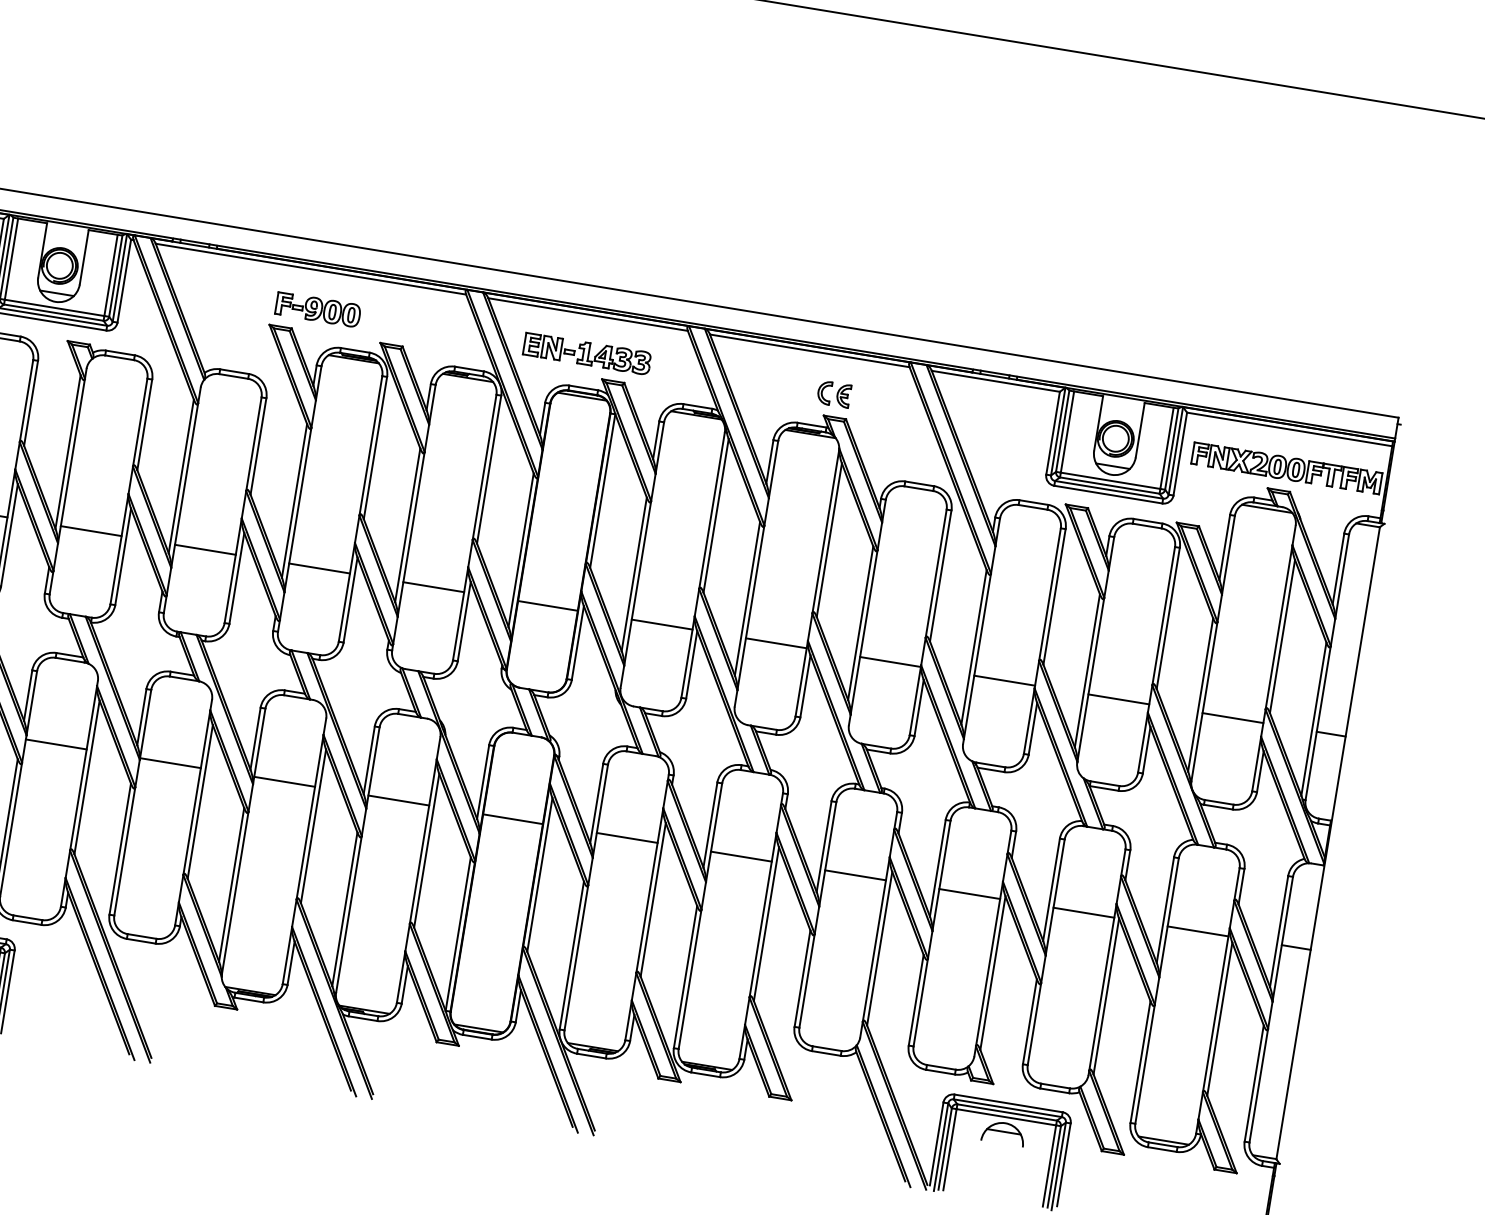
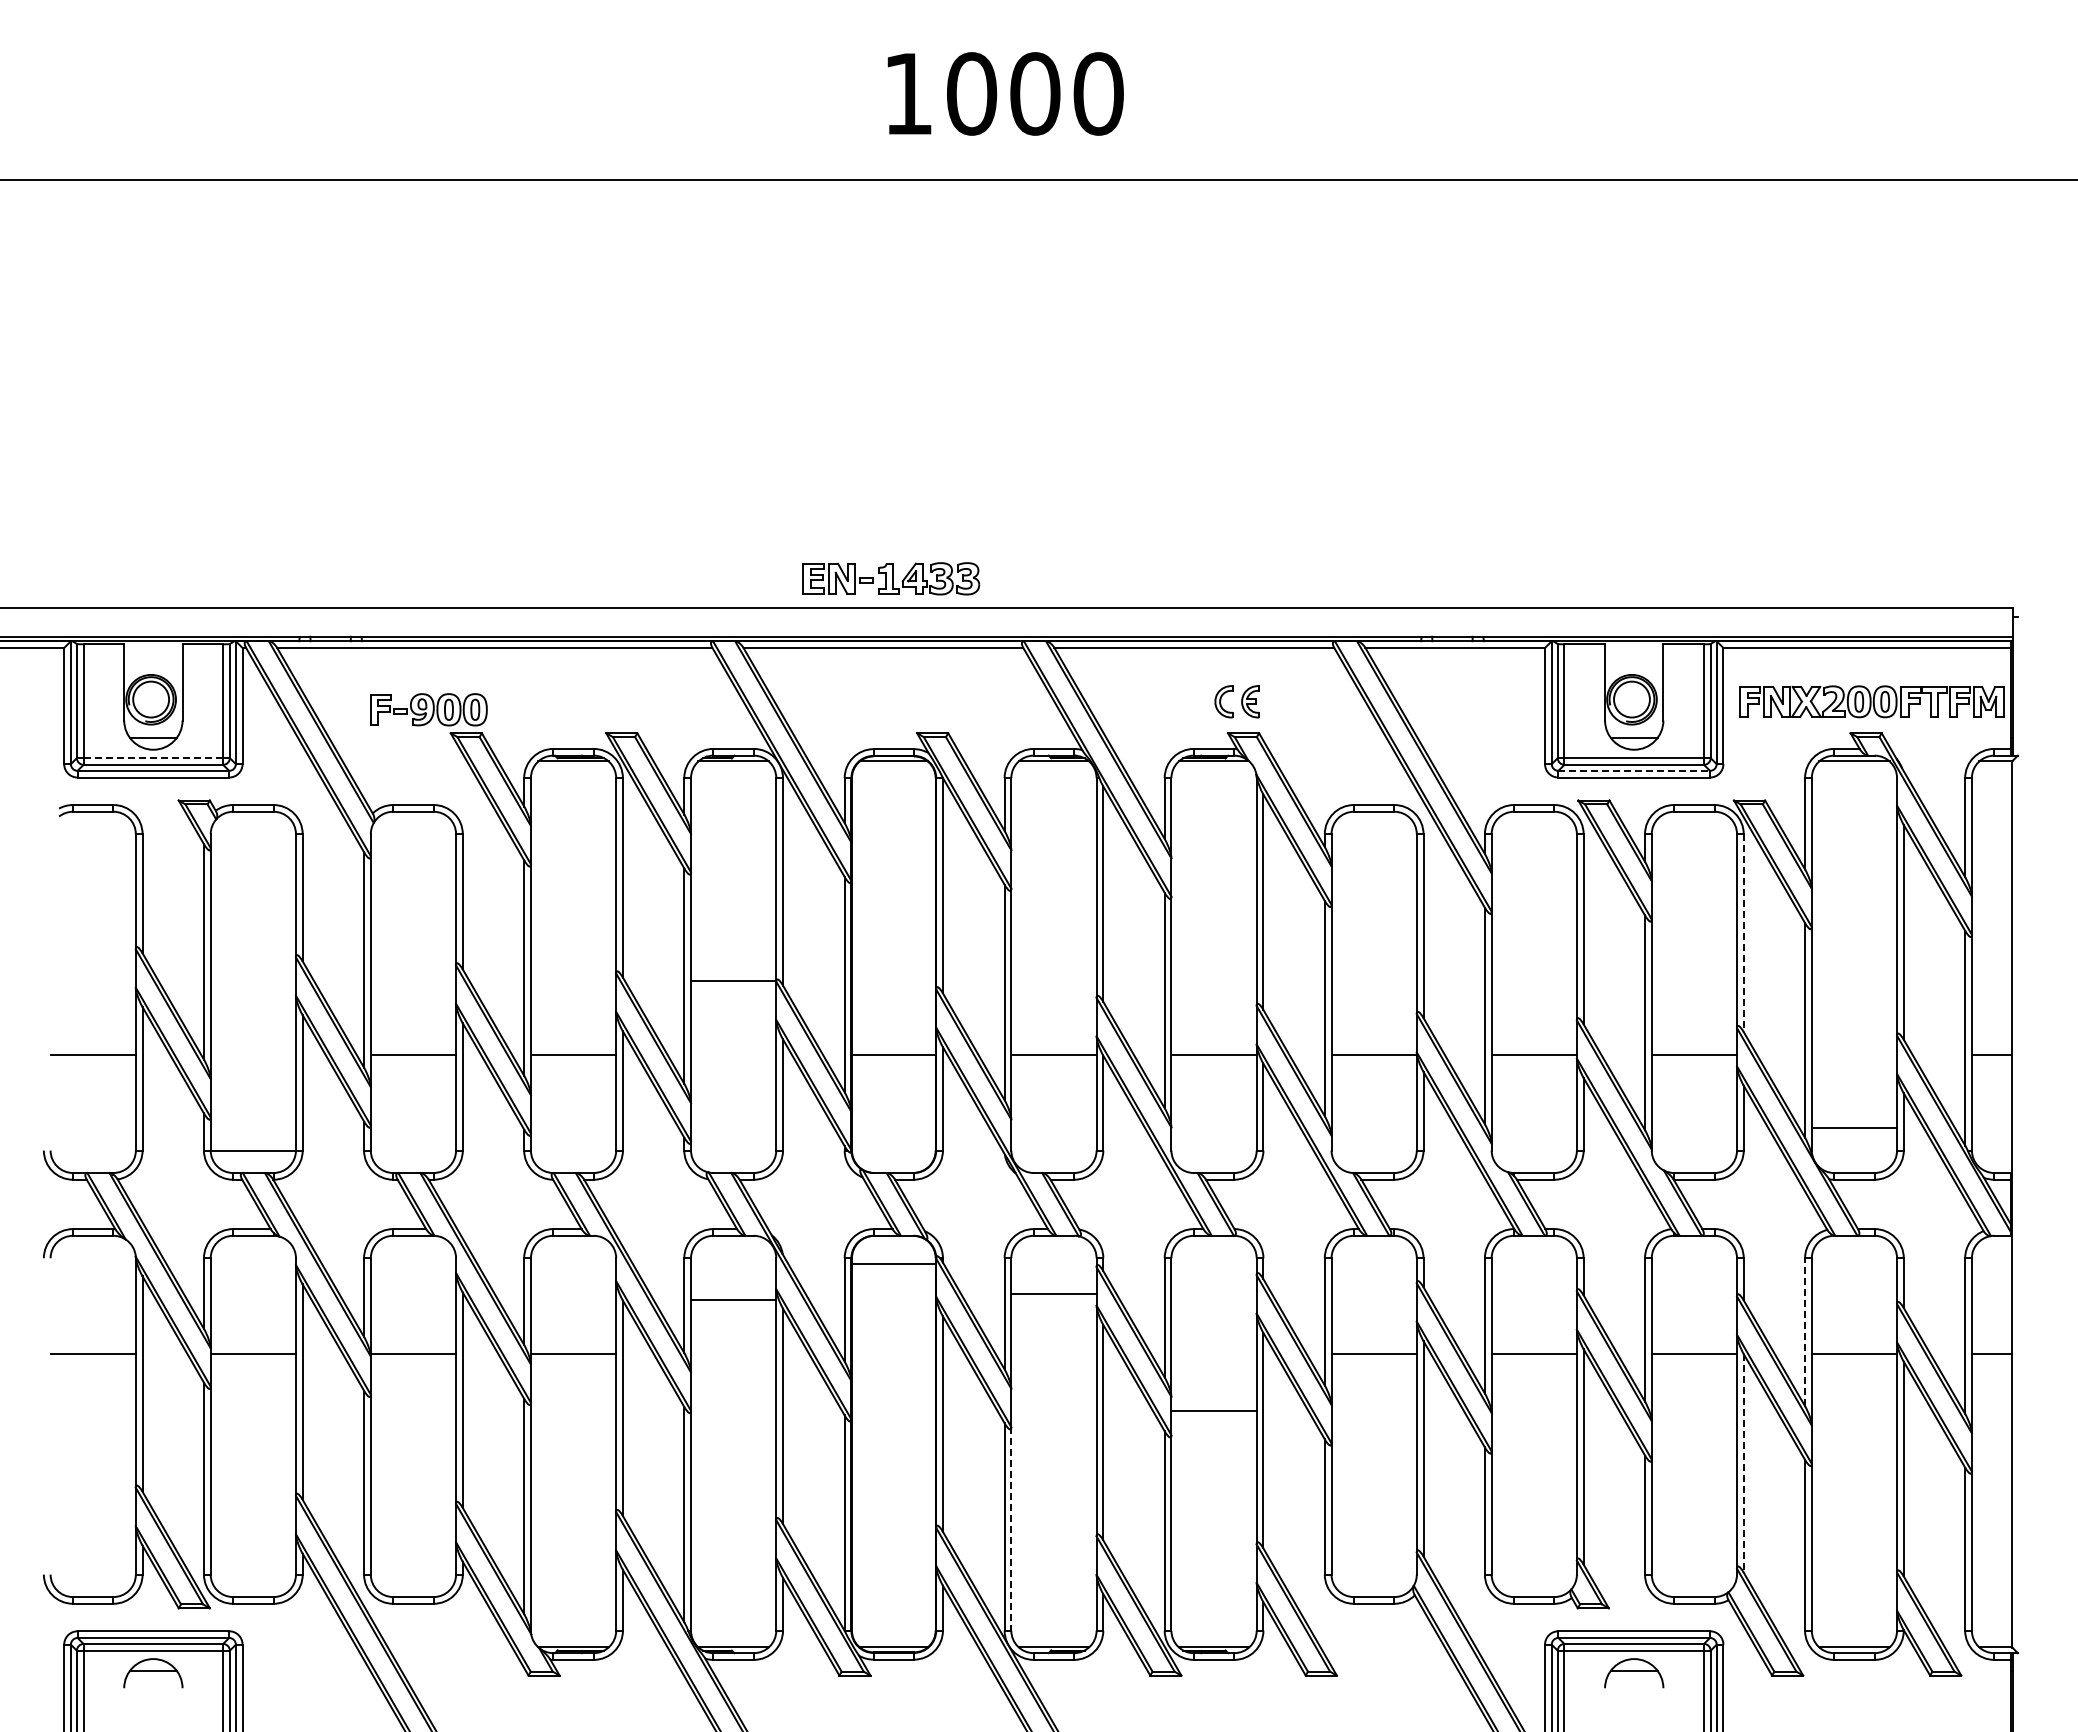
line: (54, 308) -> (153, 758), solid -> dashed
part: (318, 309) -> (428, 709), moved
part: (587, 353) -> (891, 578), moved
line: (1109, 489) -> (1634, 770), solid -> dashed
line: (90, 530) -> (252, 1150), moved
line: (433, 586) -> (733, 980), moved
line: (1168, 618) -> (1743, 933), solid -> dashed
line: (1233, 717) -> (1854, 1127), moved
line: (398, 800) -> (733, 1299), moved
line: (512, 818) -> (893, 1263), moved
line: (626, 837) -> (1053, 1293), moved
line: (741, 856) -> (1213, 1410), moved
line: (1165, 910) -> (1805, 1332), solid -> dashed
line: (576, 957) -> (1011, 1528), solid -> dashed
line: (1106, 996) -> (1743, 1463), solid -> dashed

